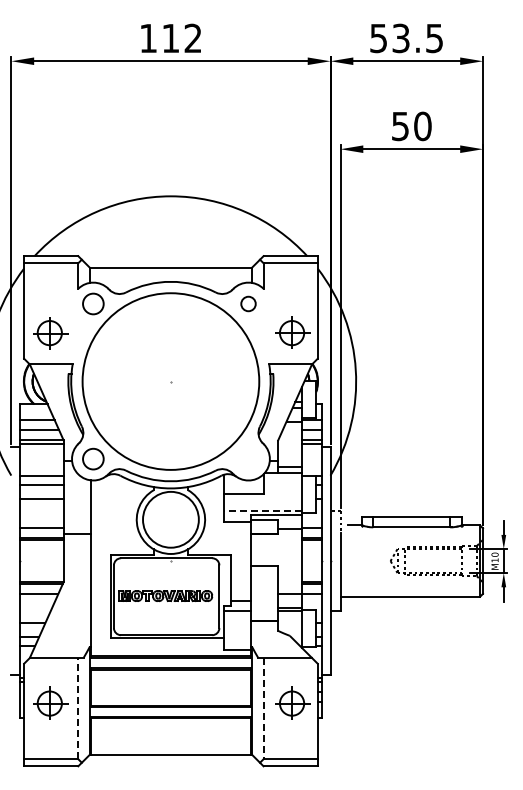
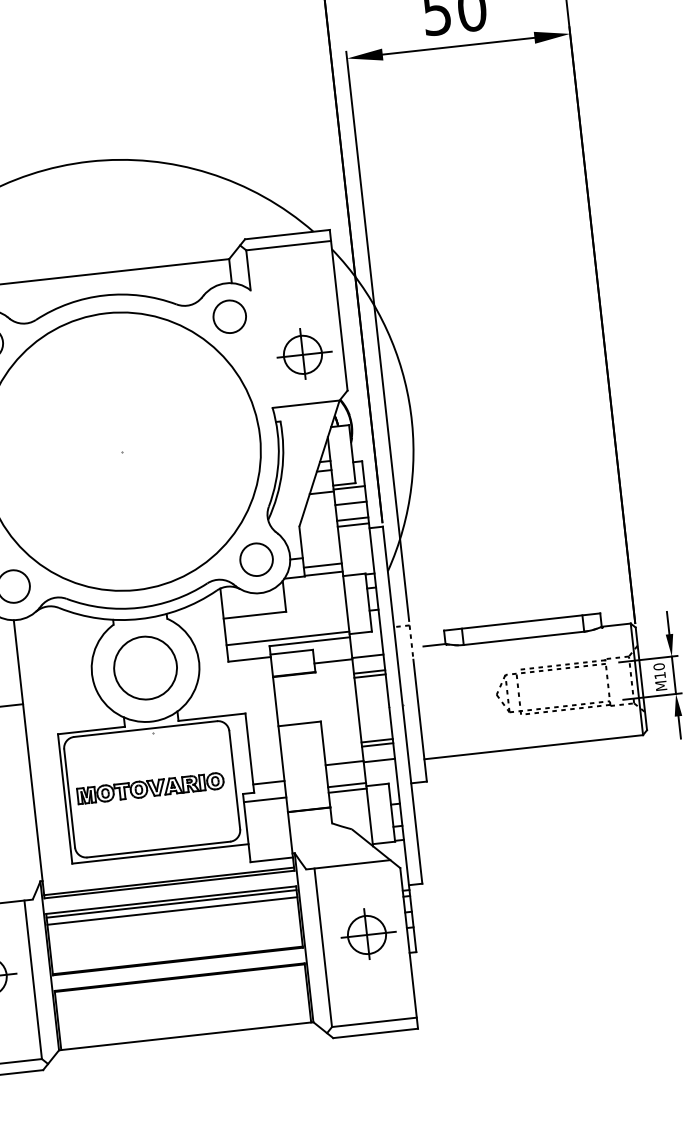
circle: (248, 303) -> (229, 316), size x1.43
circle: (248, 458) -> (256, 558), added
line: (262, 510) -> (287, 637), dashed -> solid
circle: (170, 519) -> (144, 667), size x0.71
line: (170, 674) -> (171, 910), added
line: (78, 708) -> (33, 979), dashed -> solid
line: (263, 708) -> (323, 947), dashed -> solid

